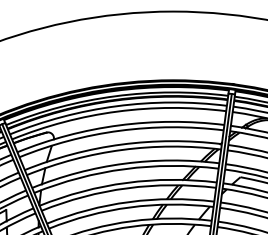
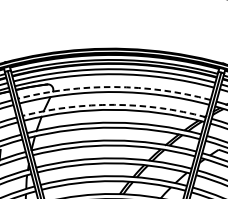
arc: (119, 125) -> (114, 87), solid -> dashed
arc: (121, 144) -> (114, 104), solid -> dashed

